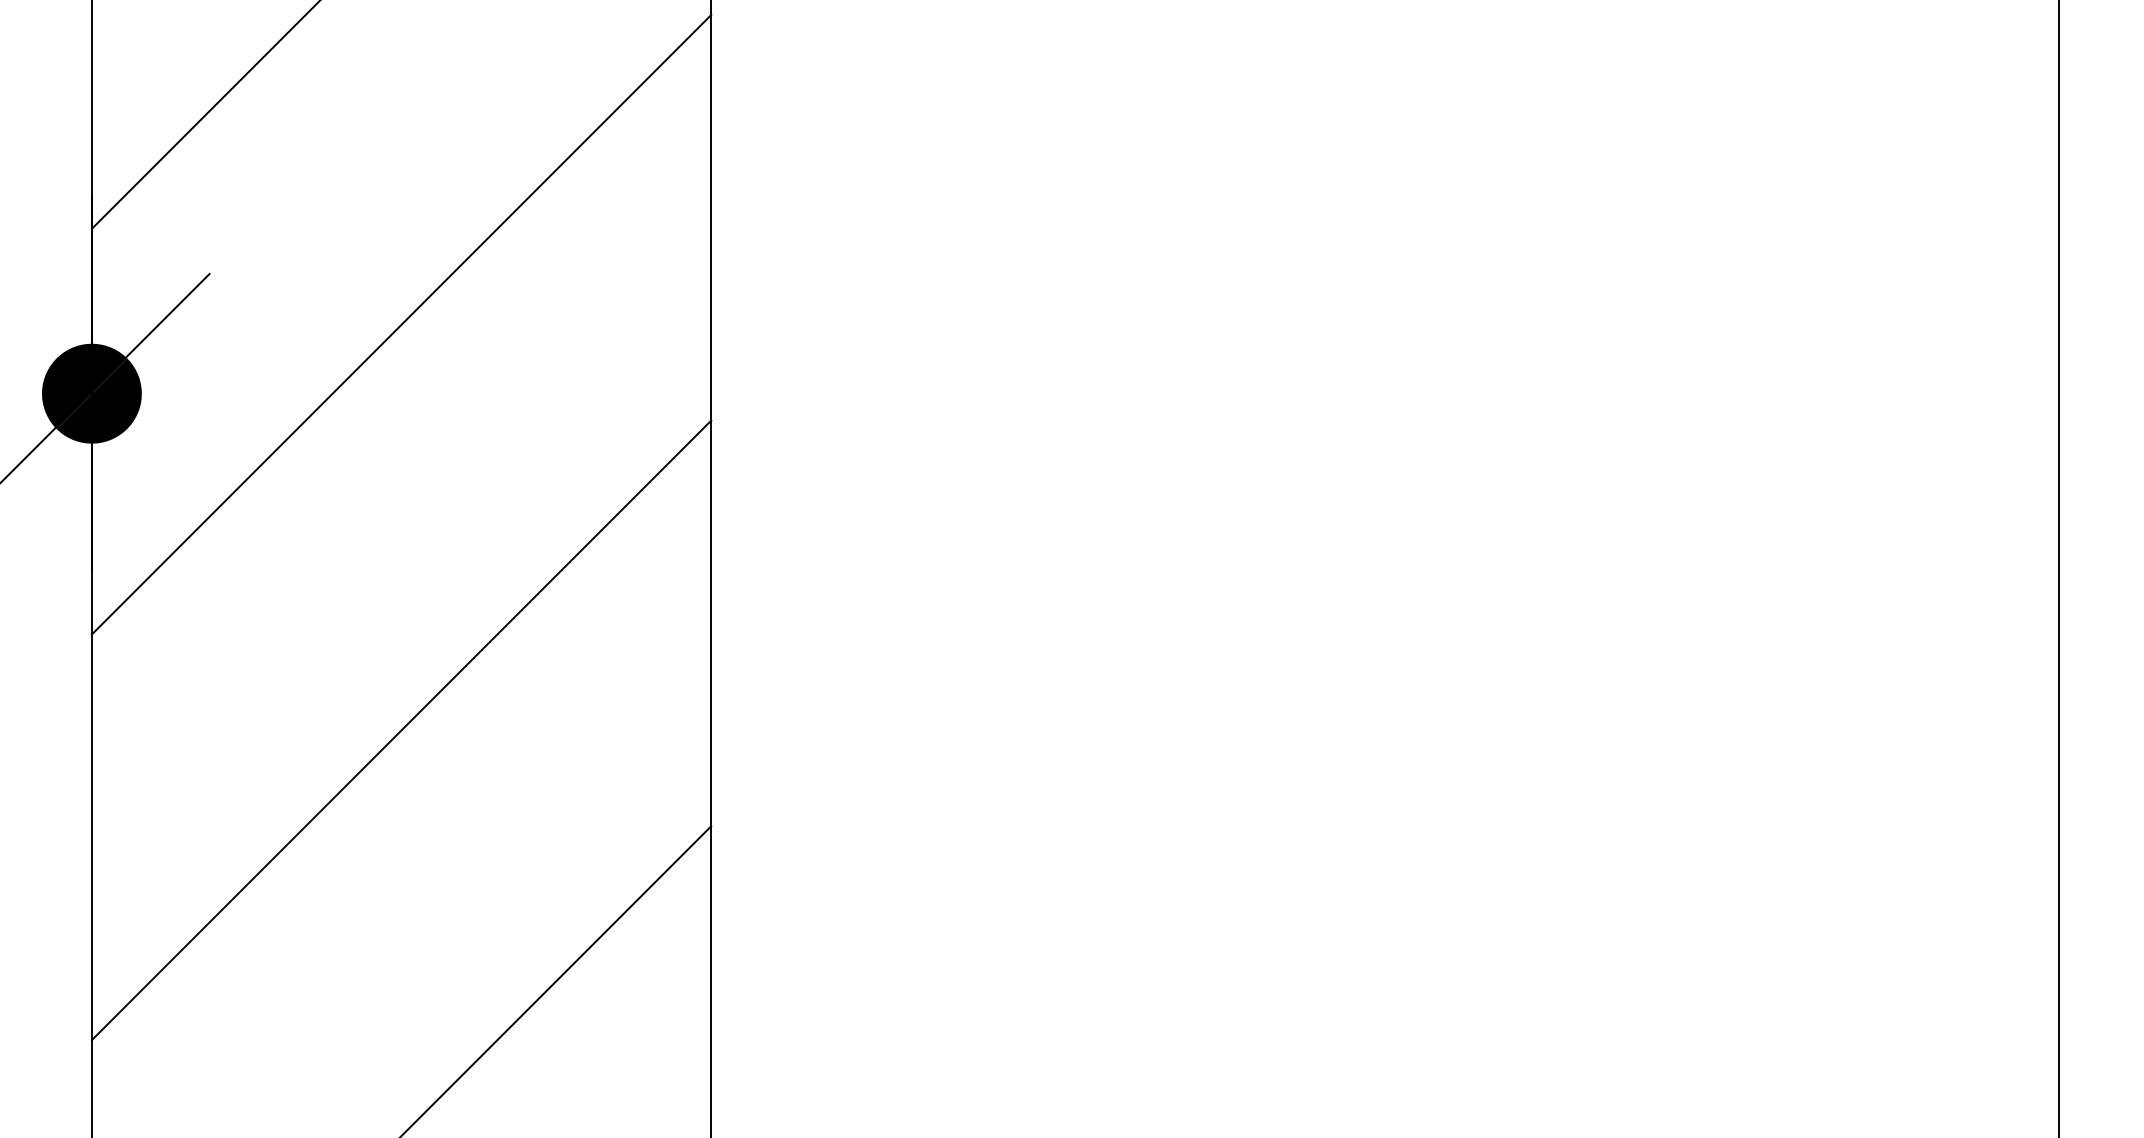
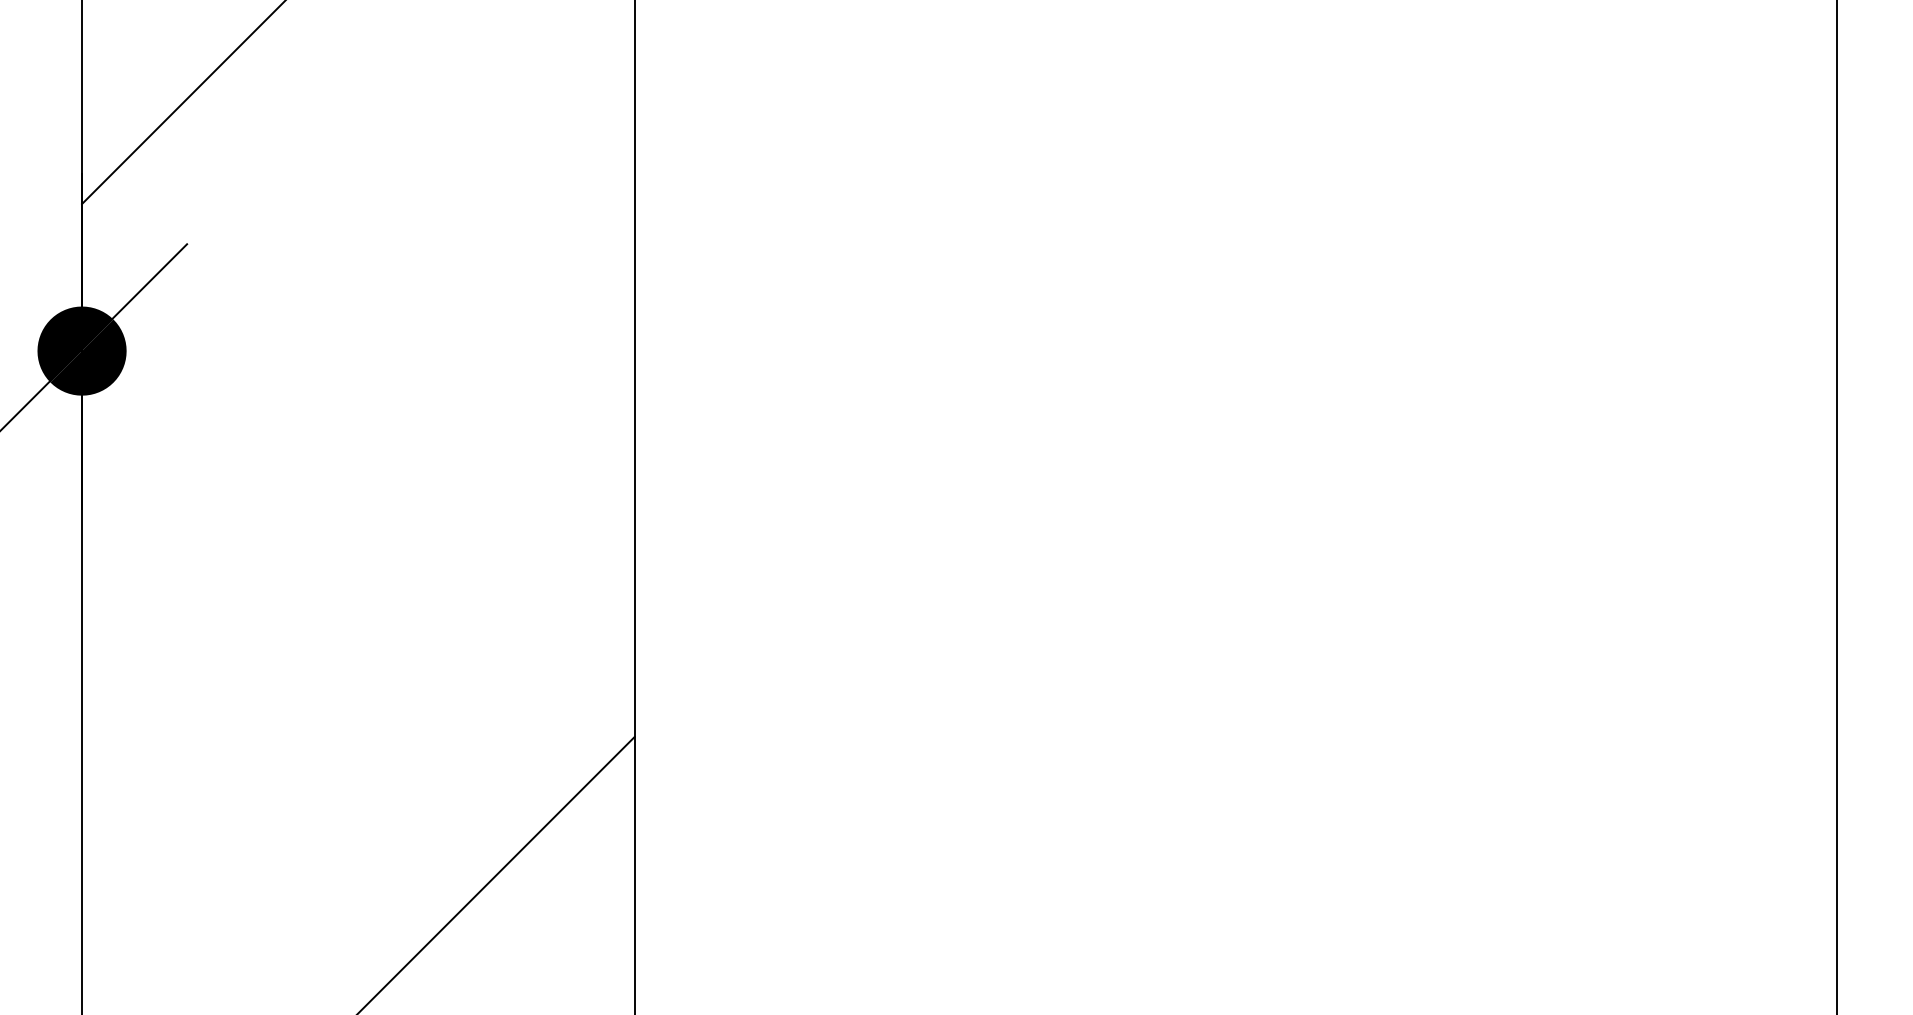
line: (401, 324) -> (358, 289), removed
line: (401, 730) -> (358, 651), removed

